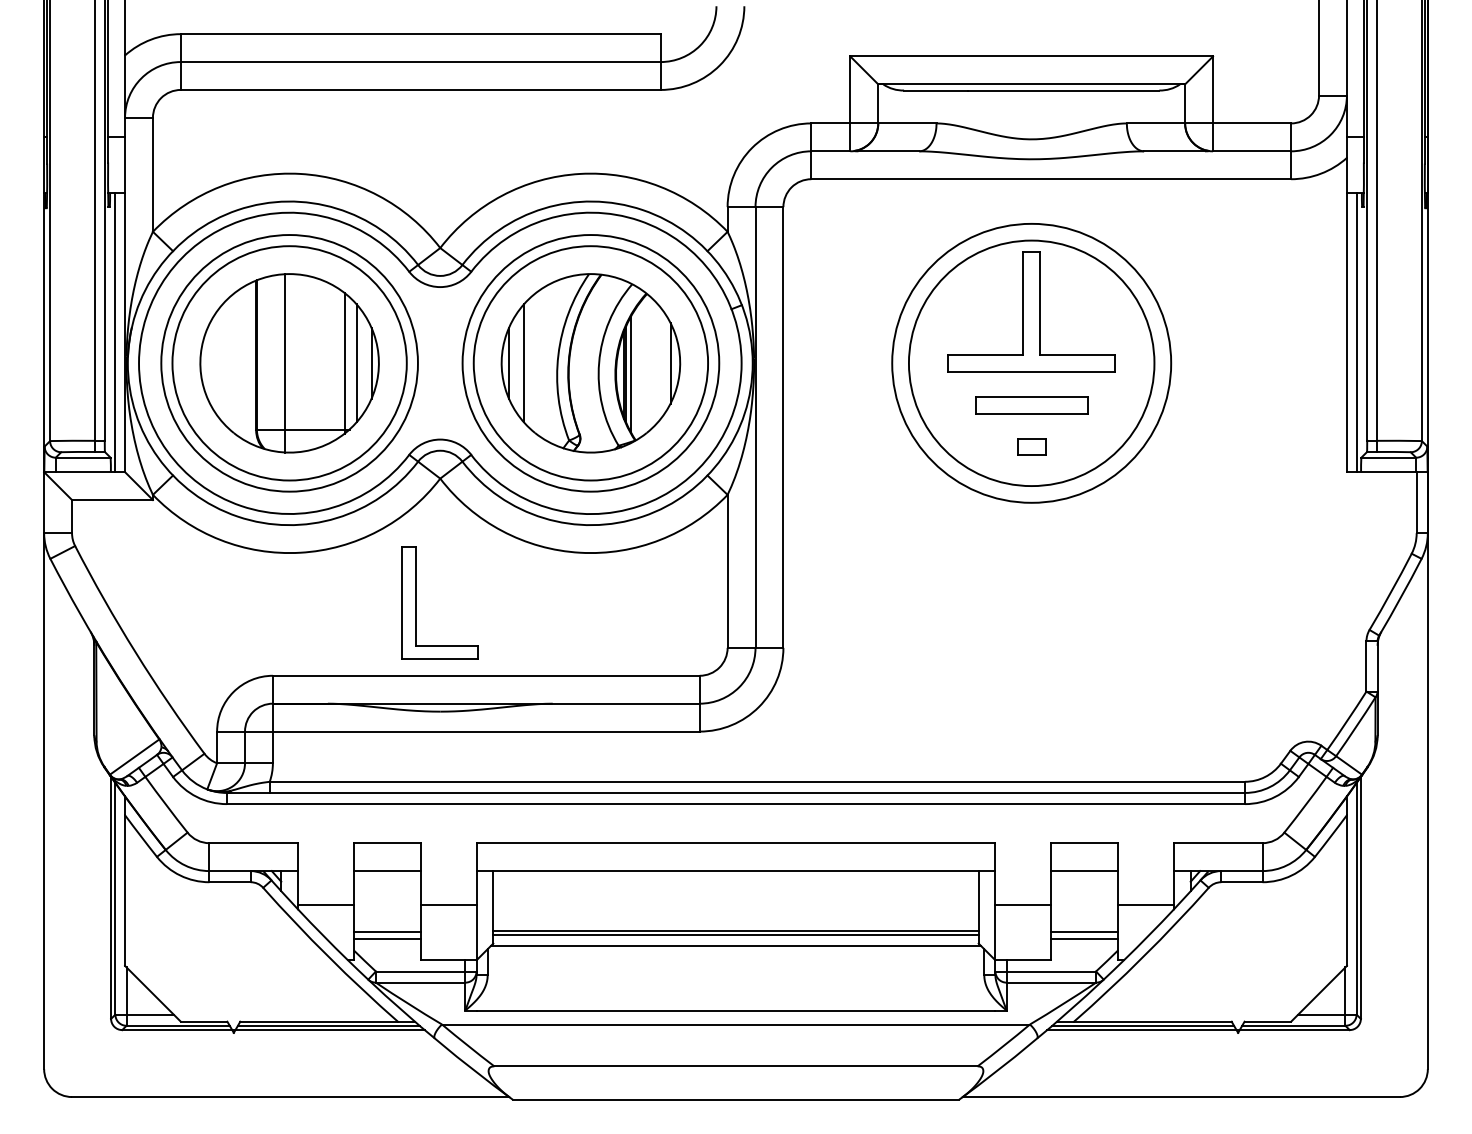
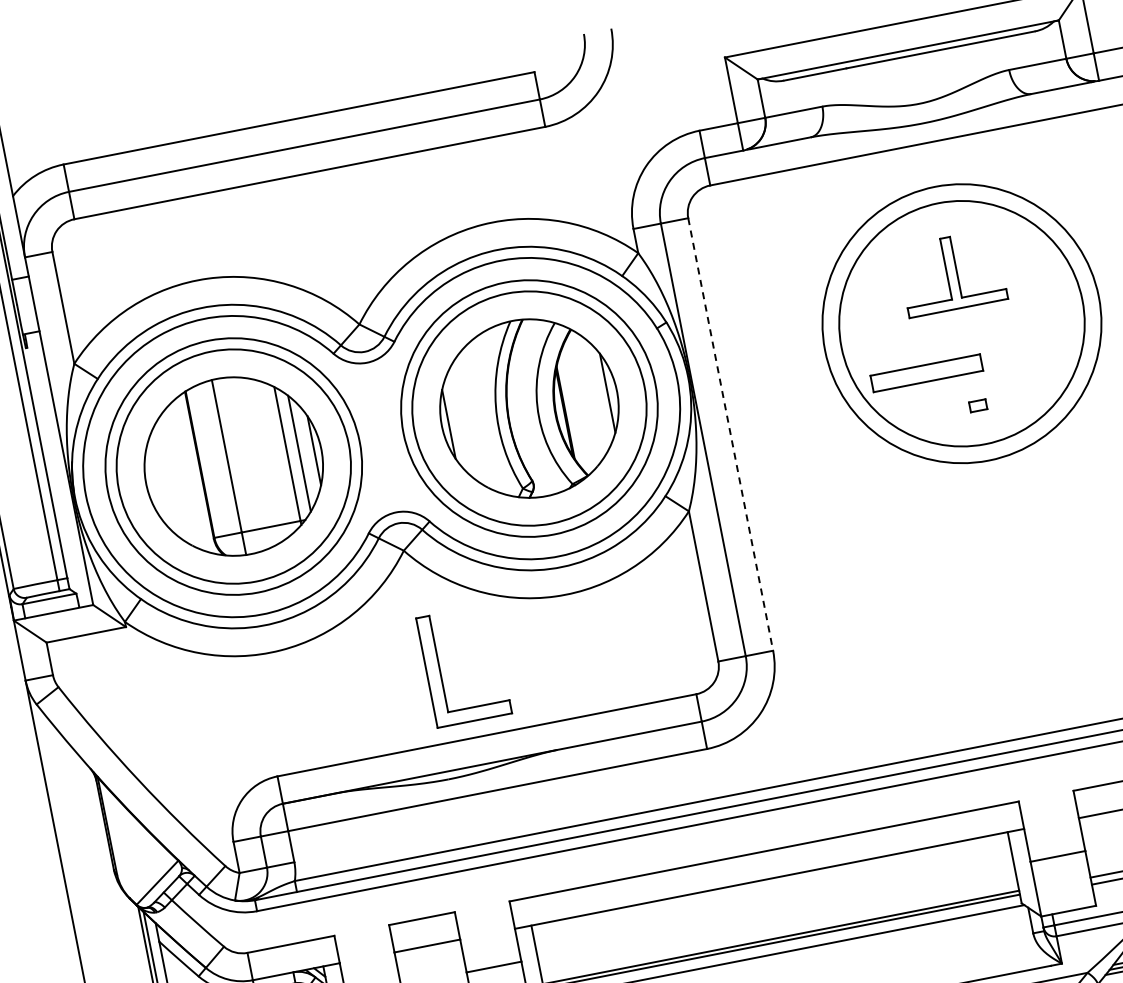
part: (1031, 311) -> (951, 272), size x0.6
line: (115, 332) -> (56, 469), removed
line: (523, 363) -> (463, 421), removed
line: (631, 374) -> (571, 411), removed
part: (1031, 405) -> (926, 373), moved
line: (783, 428) -> (730, 435), solid -> dashed
part: (1031, 446) -> (977, 405), size x0.6
part: (416, 602) -> (440, 669), moved

